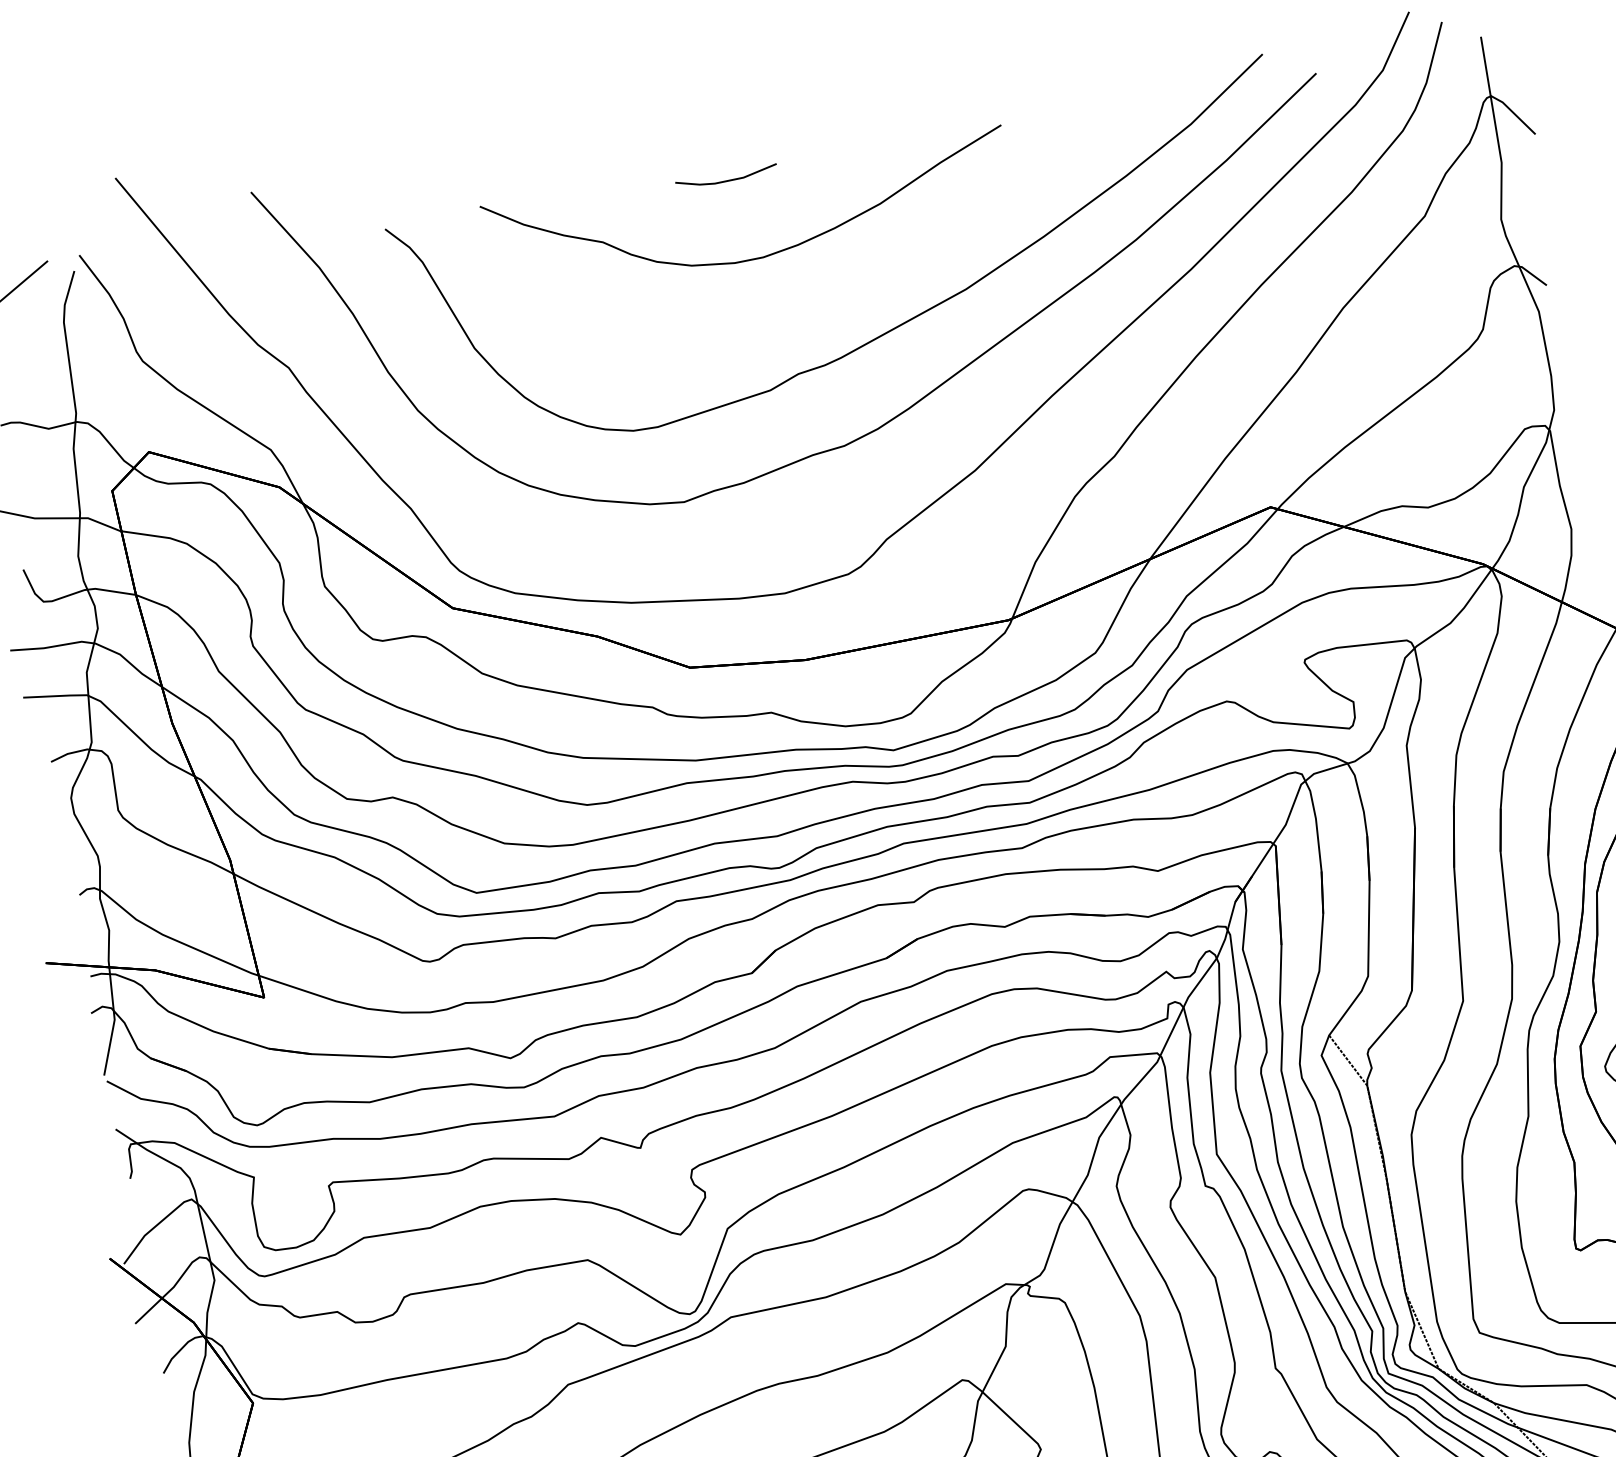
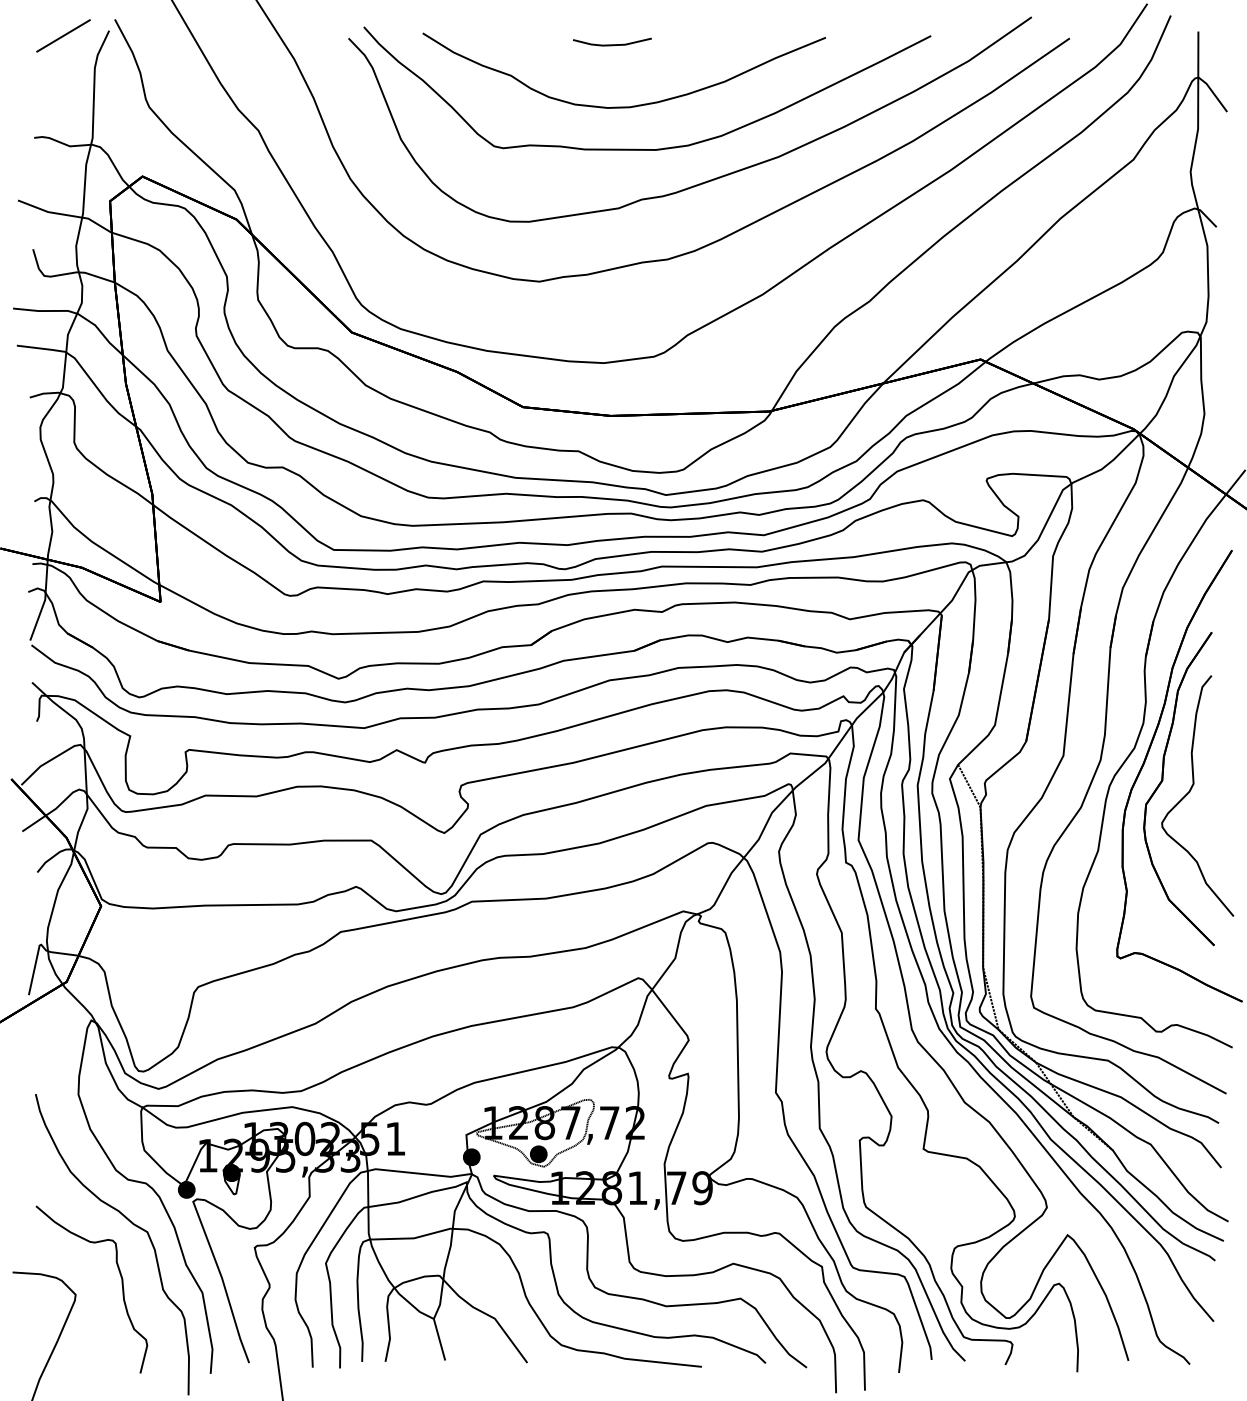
part: (807, 304) -> (657, 148), added

